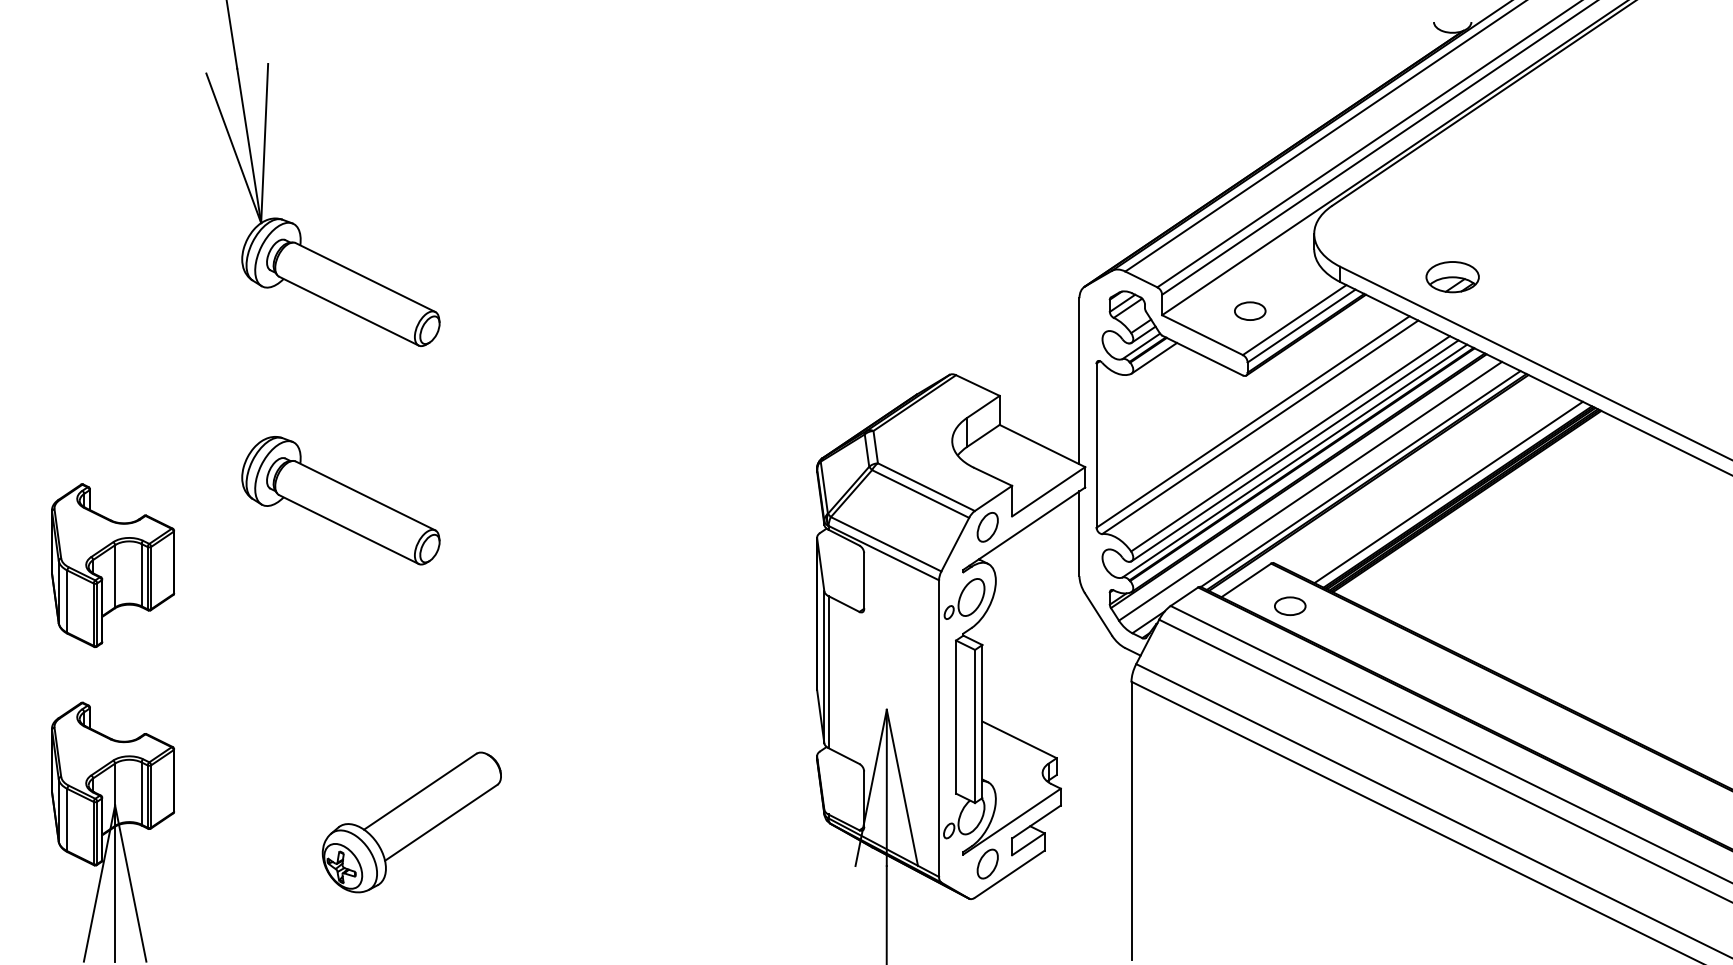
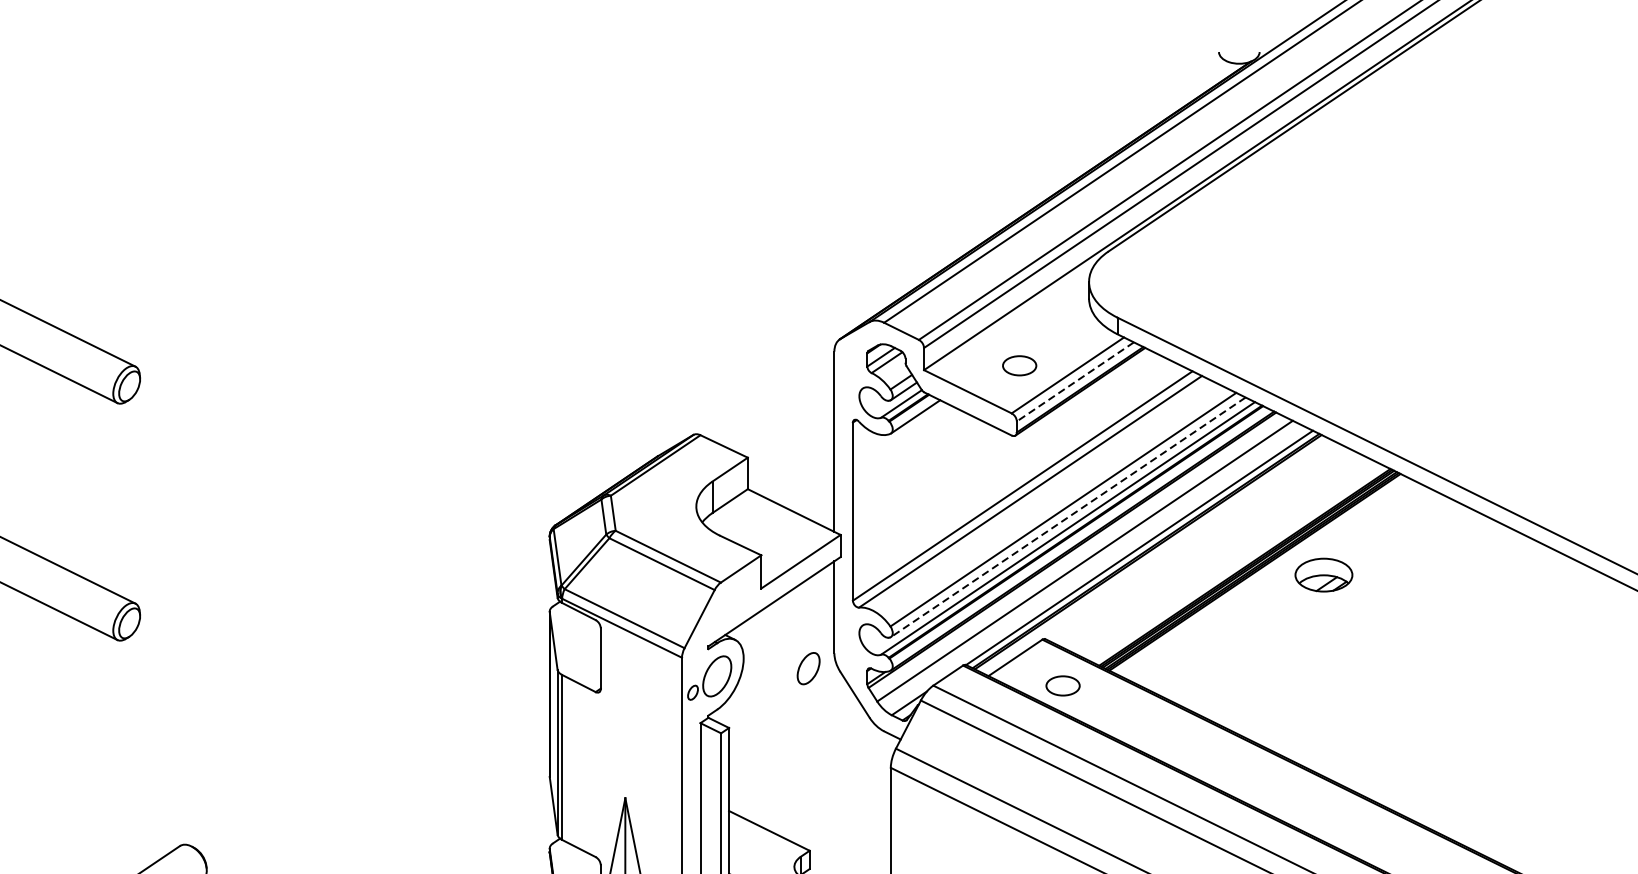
part: (1452, 277) -> (1323, 575), moved
line: (1301, 326) -> (1075, 382), solid -> dashed
line: (1294, 451) -> (1067, 518), solid -> dashed
line: (1448, 492) -> (1234, 562), removed
part: (987, 527) -> (808, 668), moved

